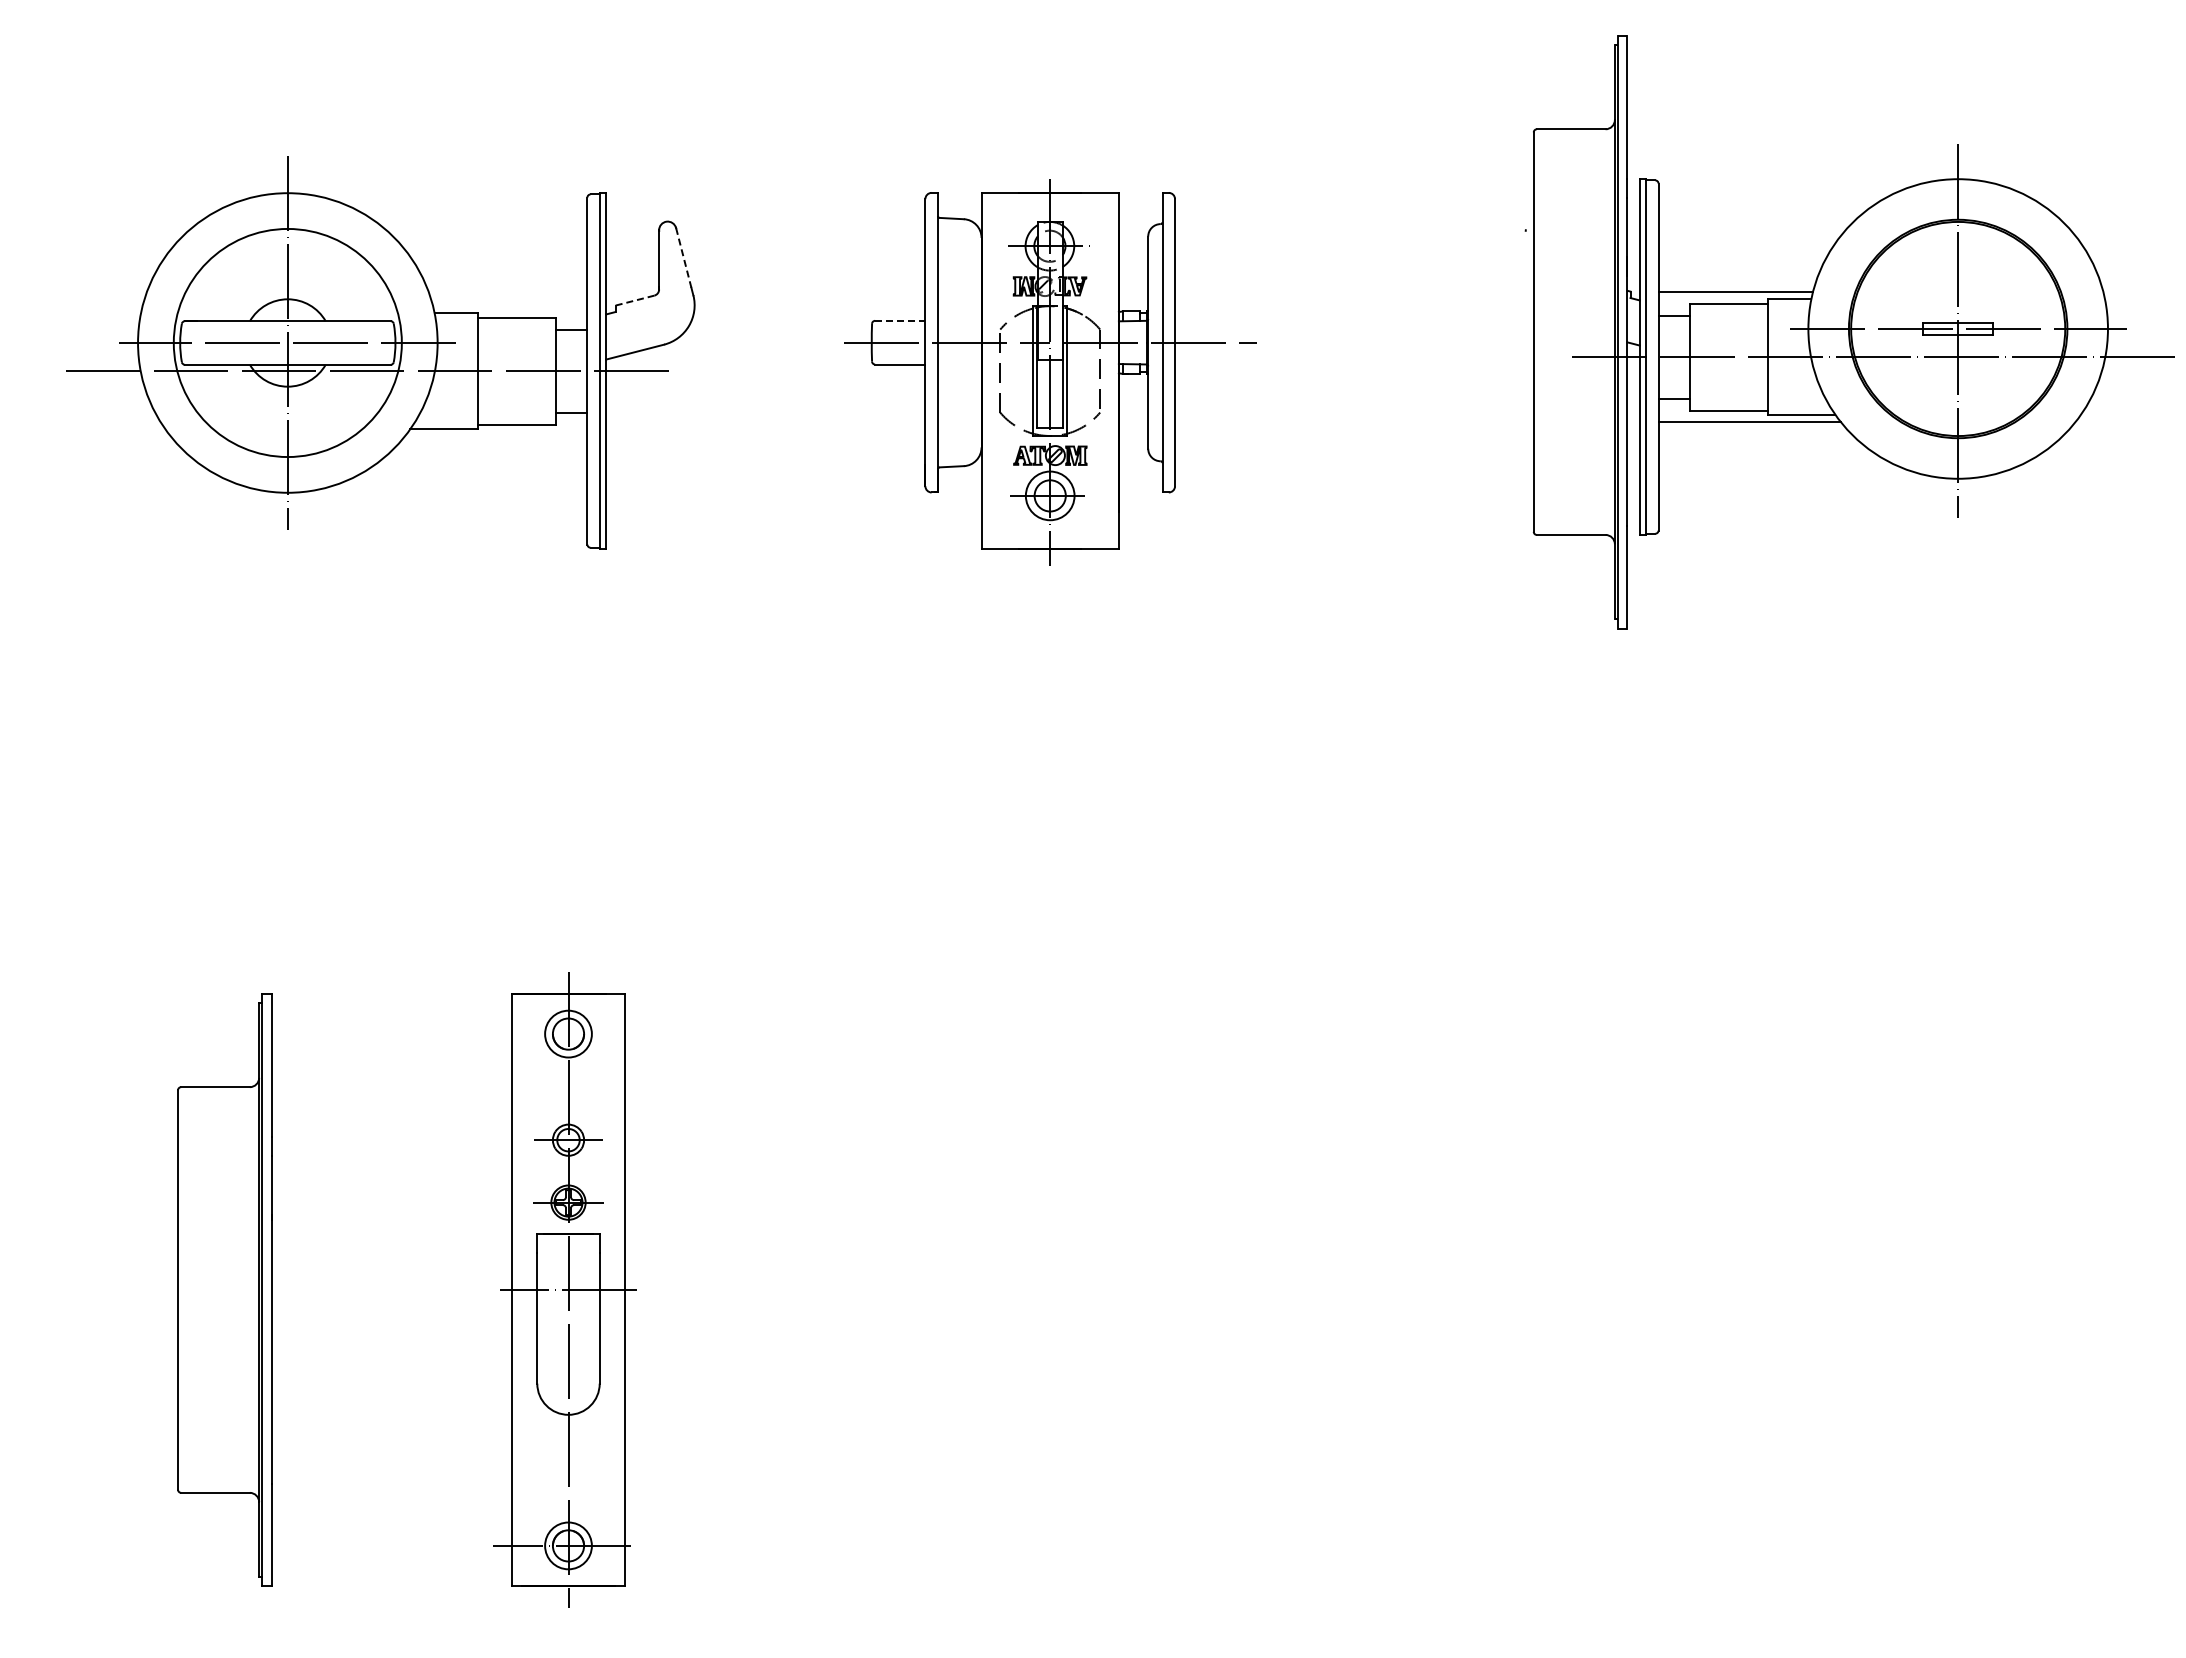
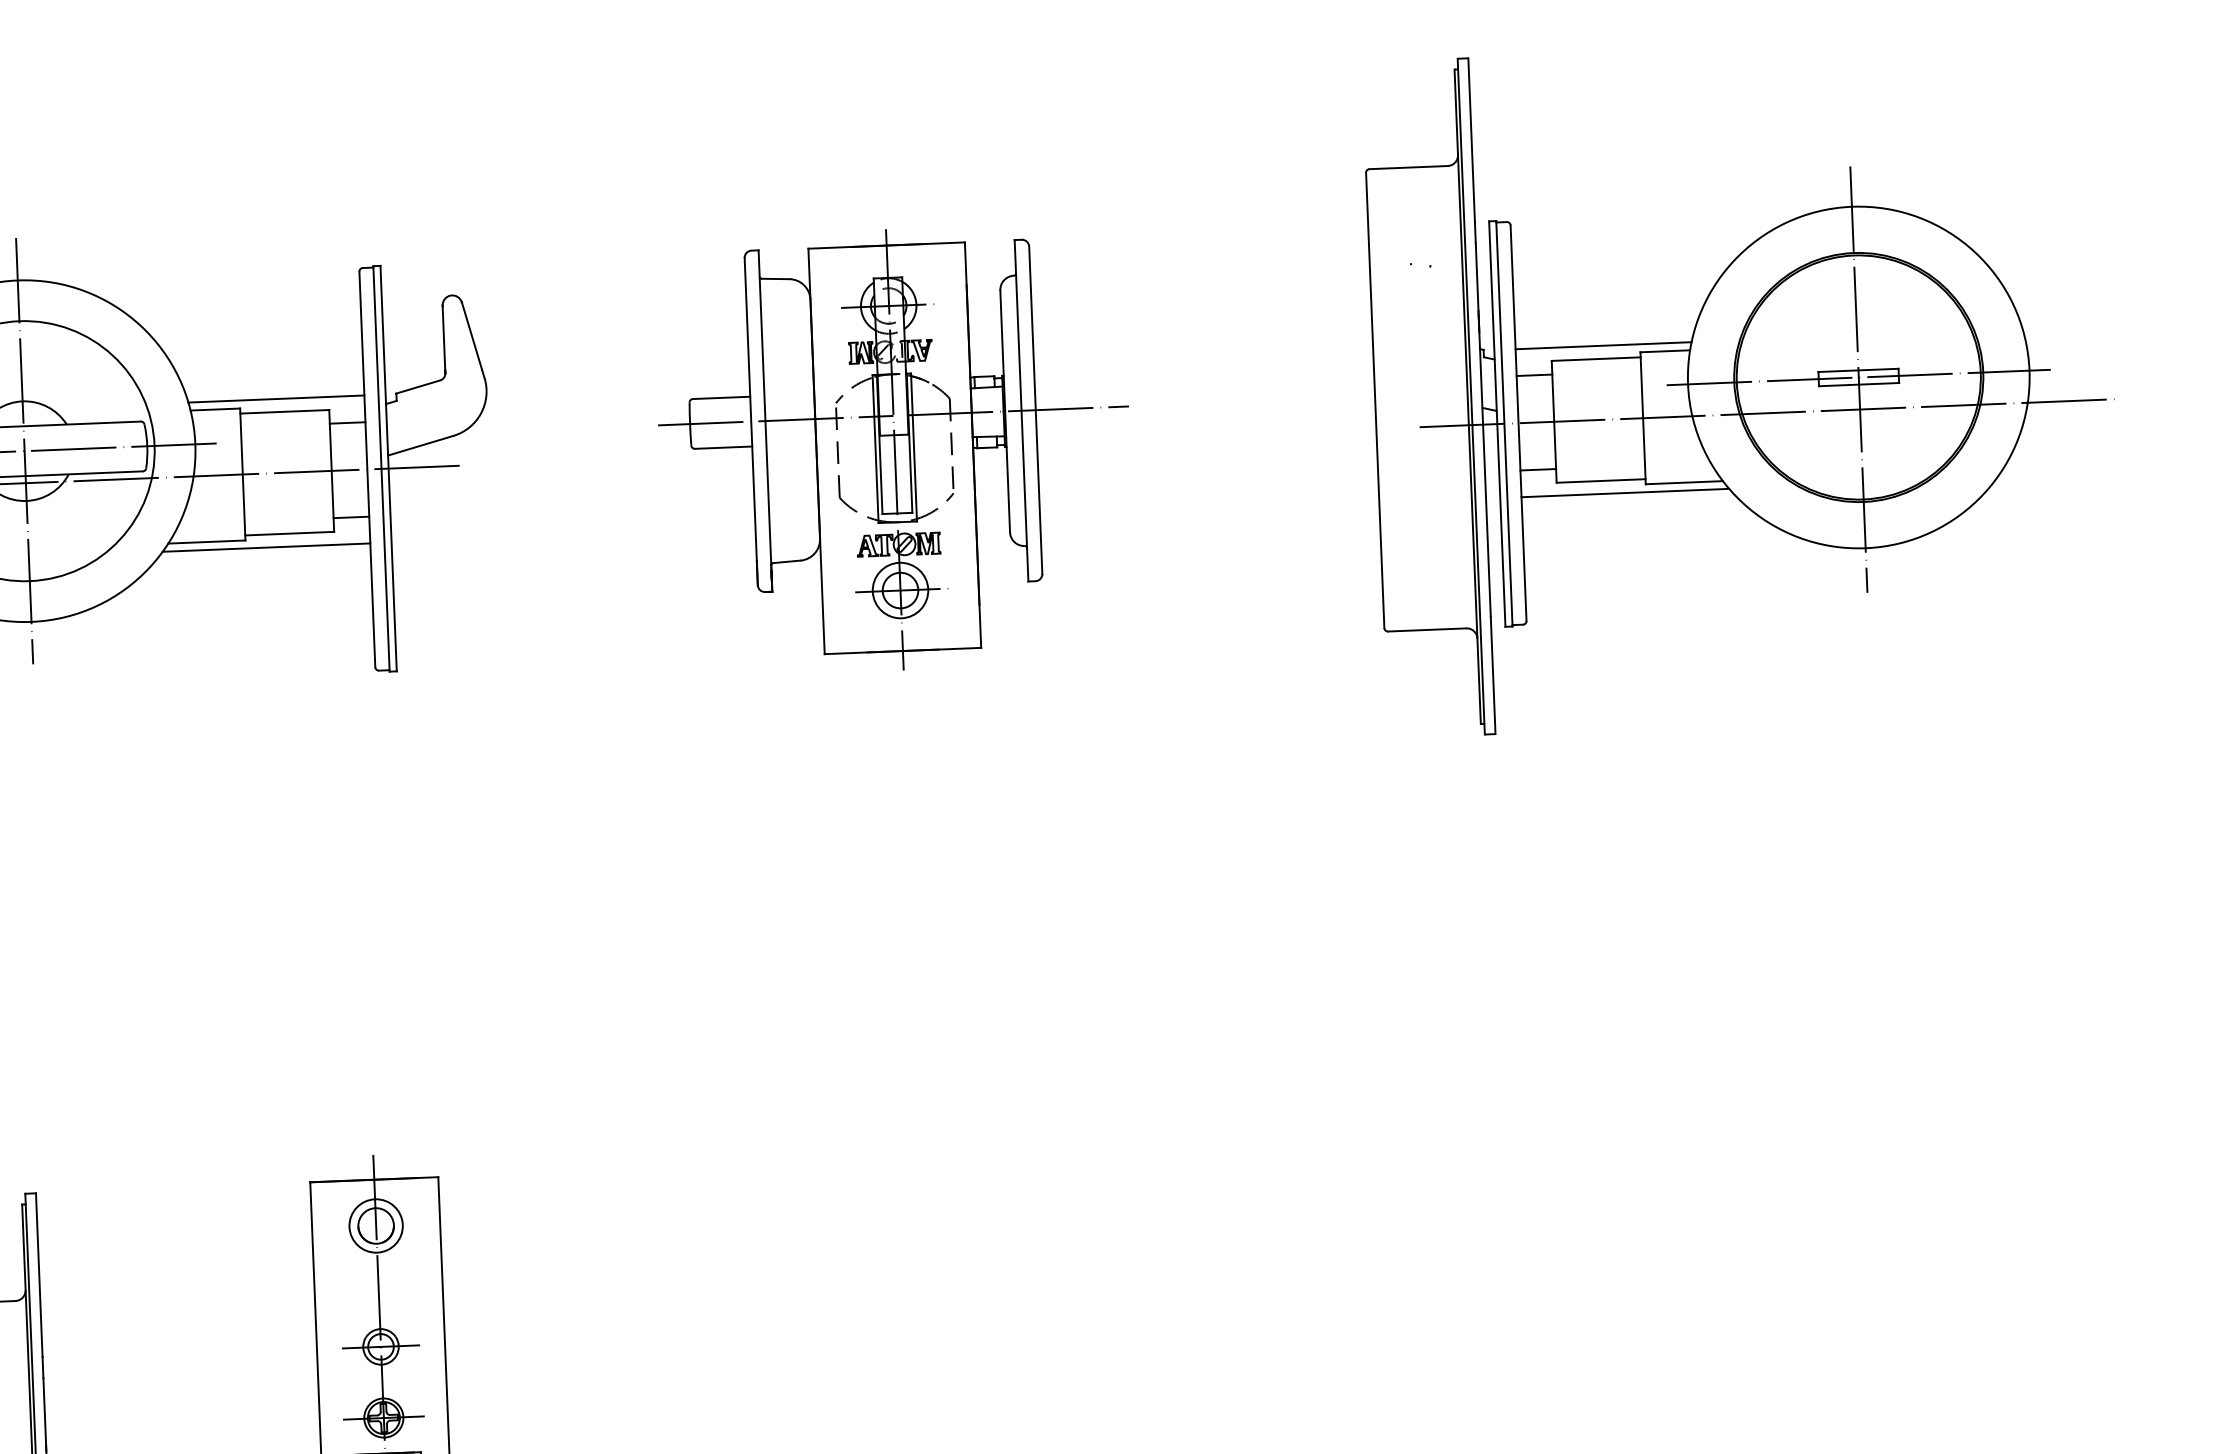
line: (683, 257) -> (471, 335), dashed -> solid
line: (634, 300) -> (417, 386), dashed -> solid
line: (510, 306) -> (276, 399), added
line: (900, 320) -> (721, 397), dashed -> solid
part: (1853, 332) -> (1739, 386), moved
line: (496, 436) -> (266, 548), added

